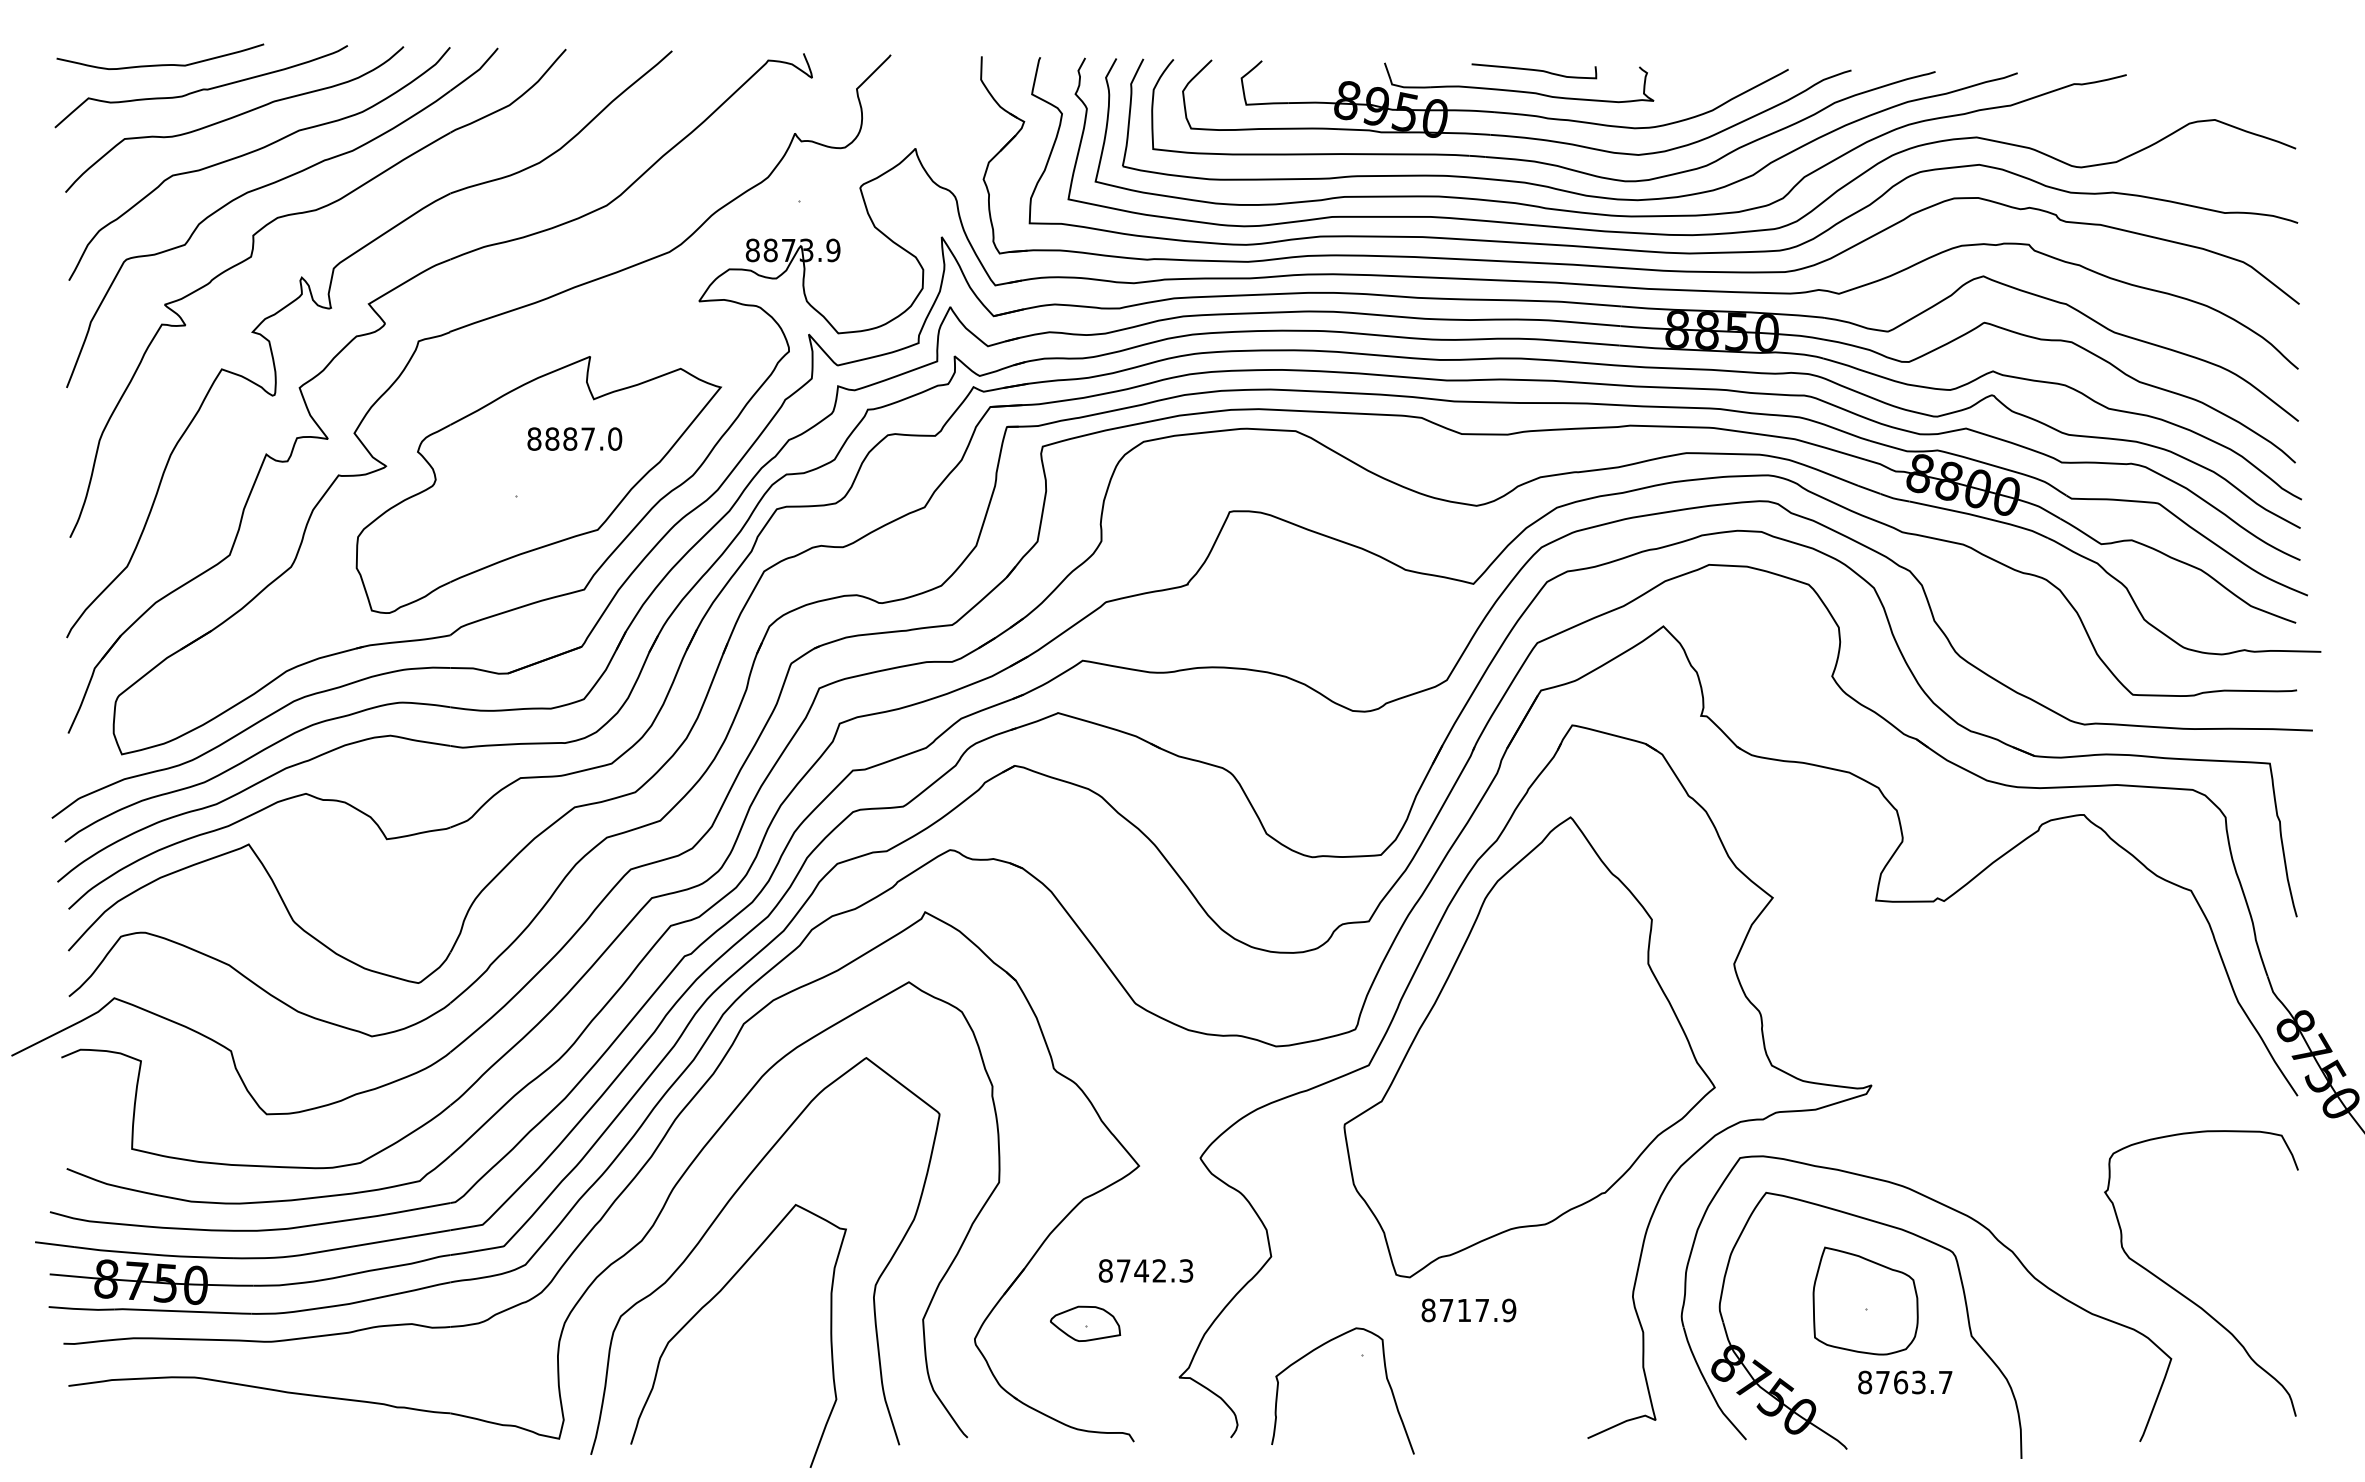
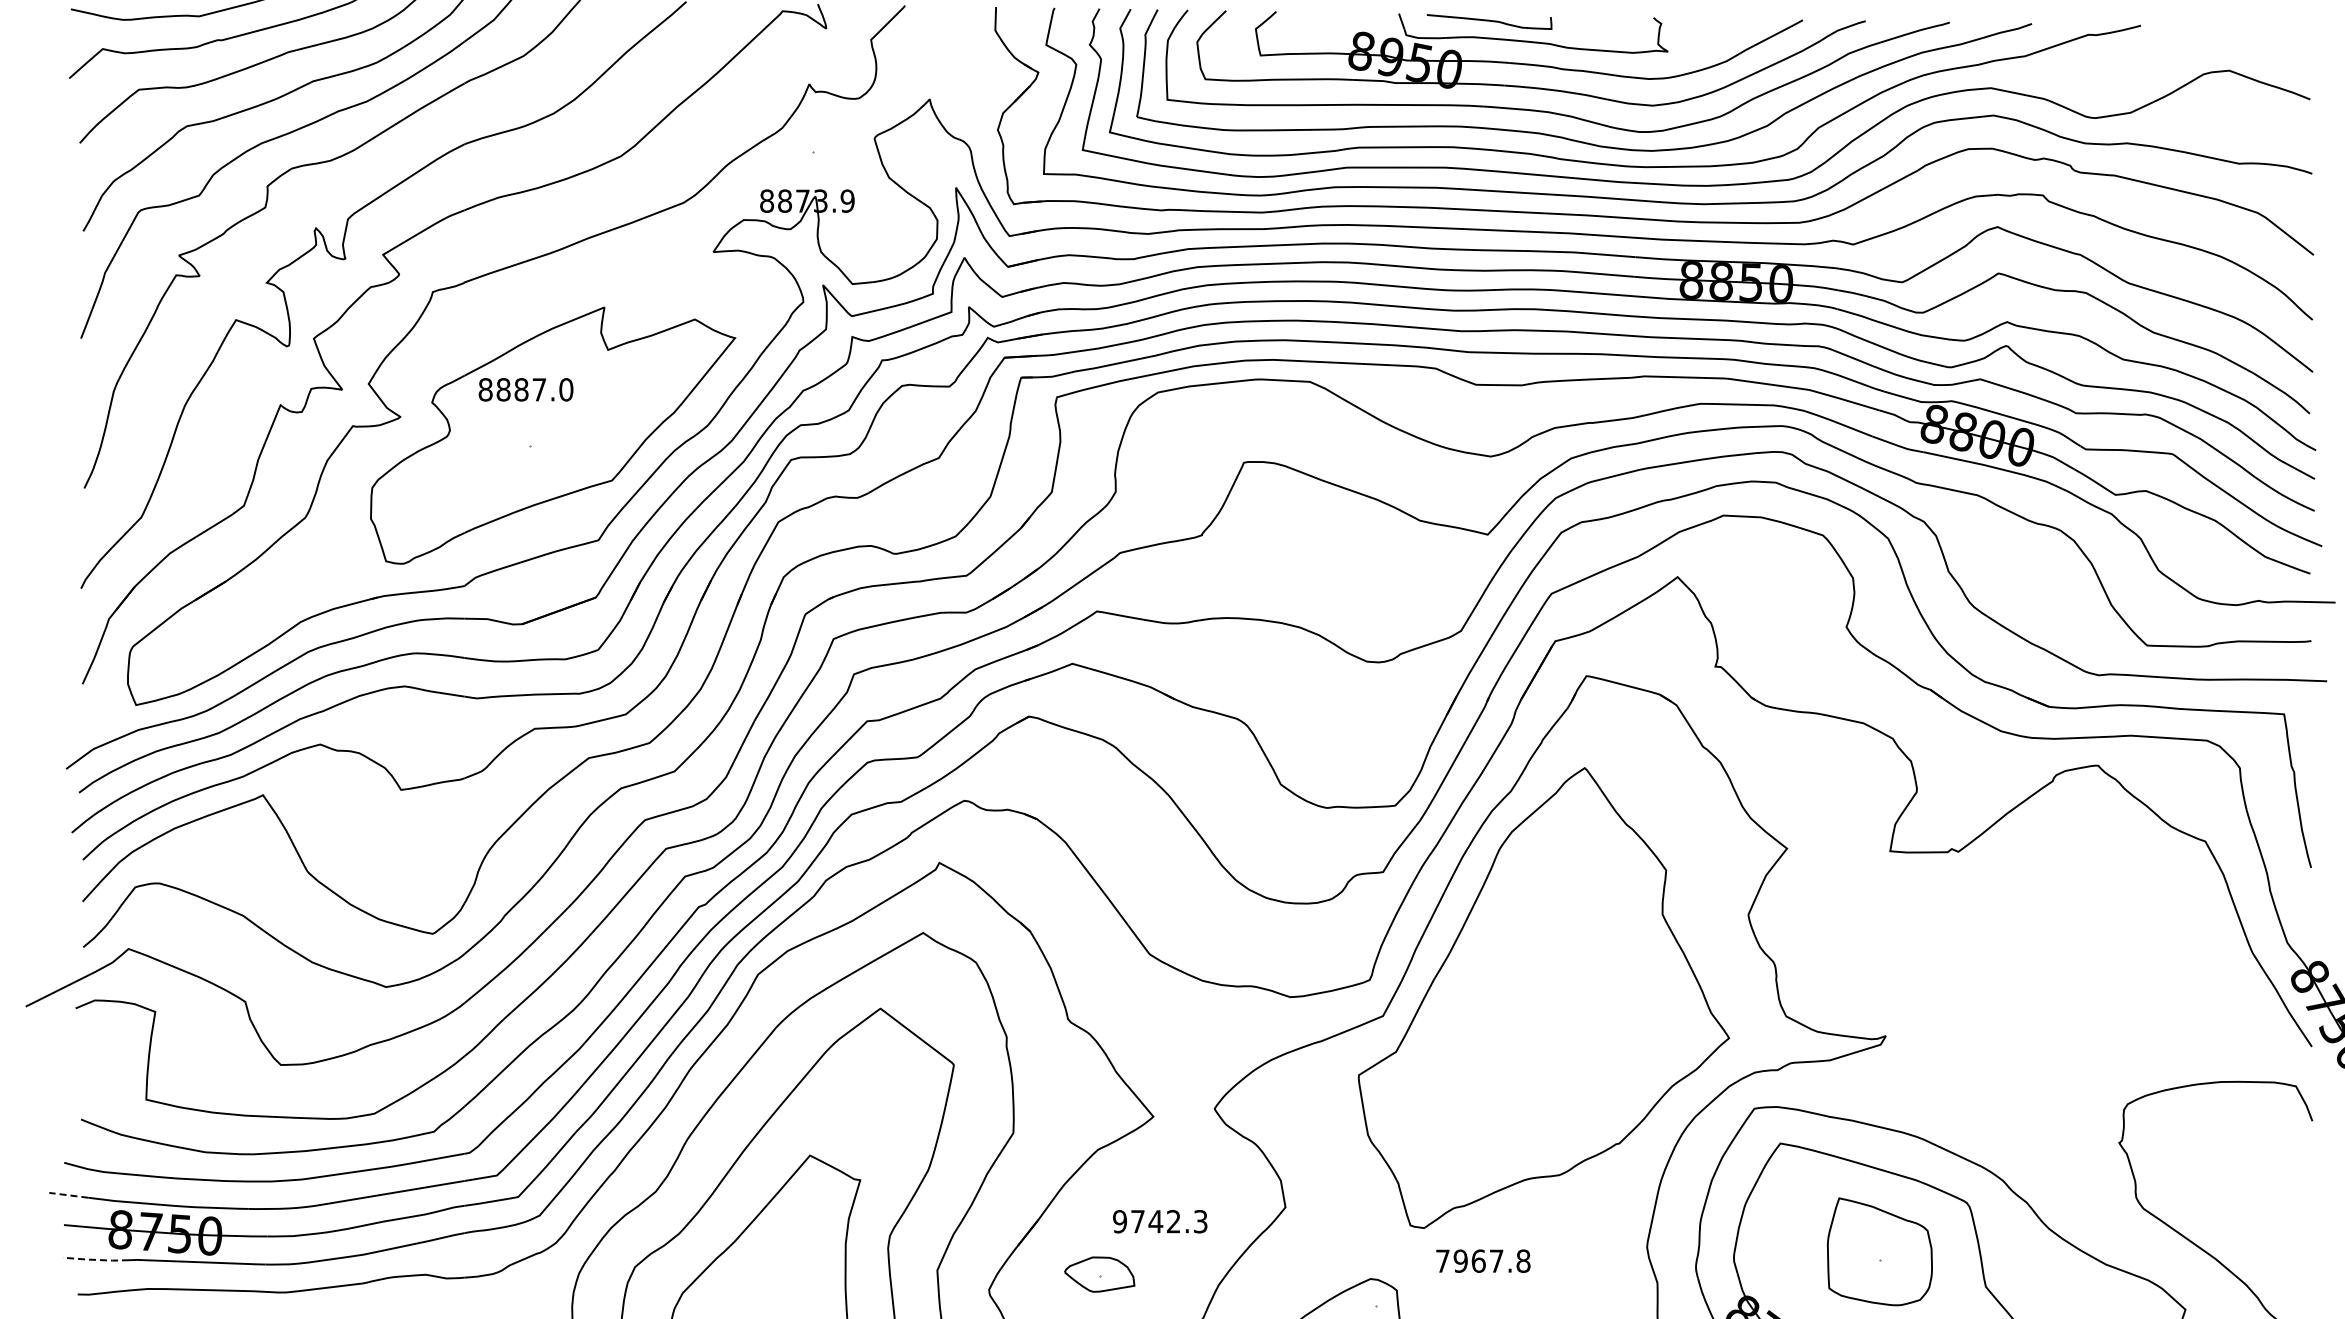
curve: (1534, 70) -> (1489, 21), moved
text: (574, 438) -> (525, 389), moved
line: (54, 1244) -> (68, 1195), solid -> dashed
text: (1105, 1270) -> (1119, 1221), 8742.3 -> 9742.3
line: (81, 1309) -> (95, 1260), solid -> dashed
text: (1468, 1310) -> (1482, 1261), 8717.9 -> 7967.8

